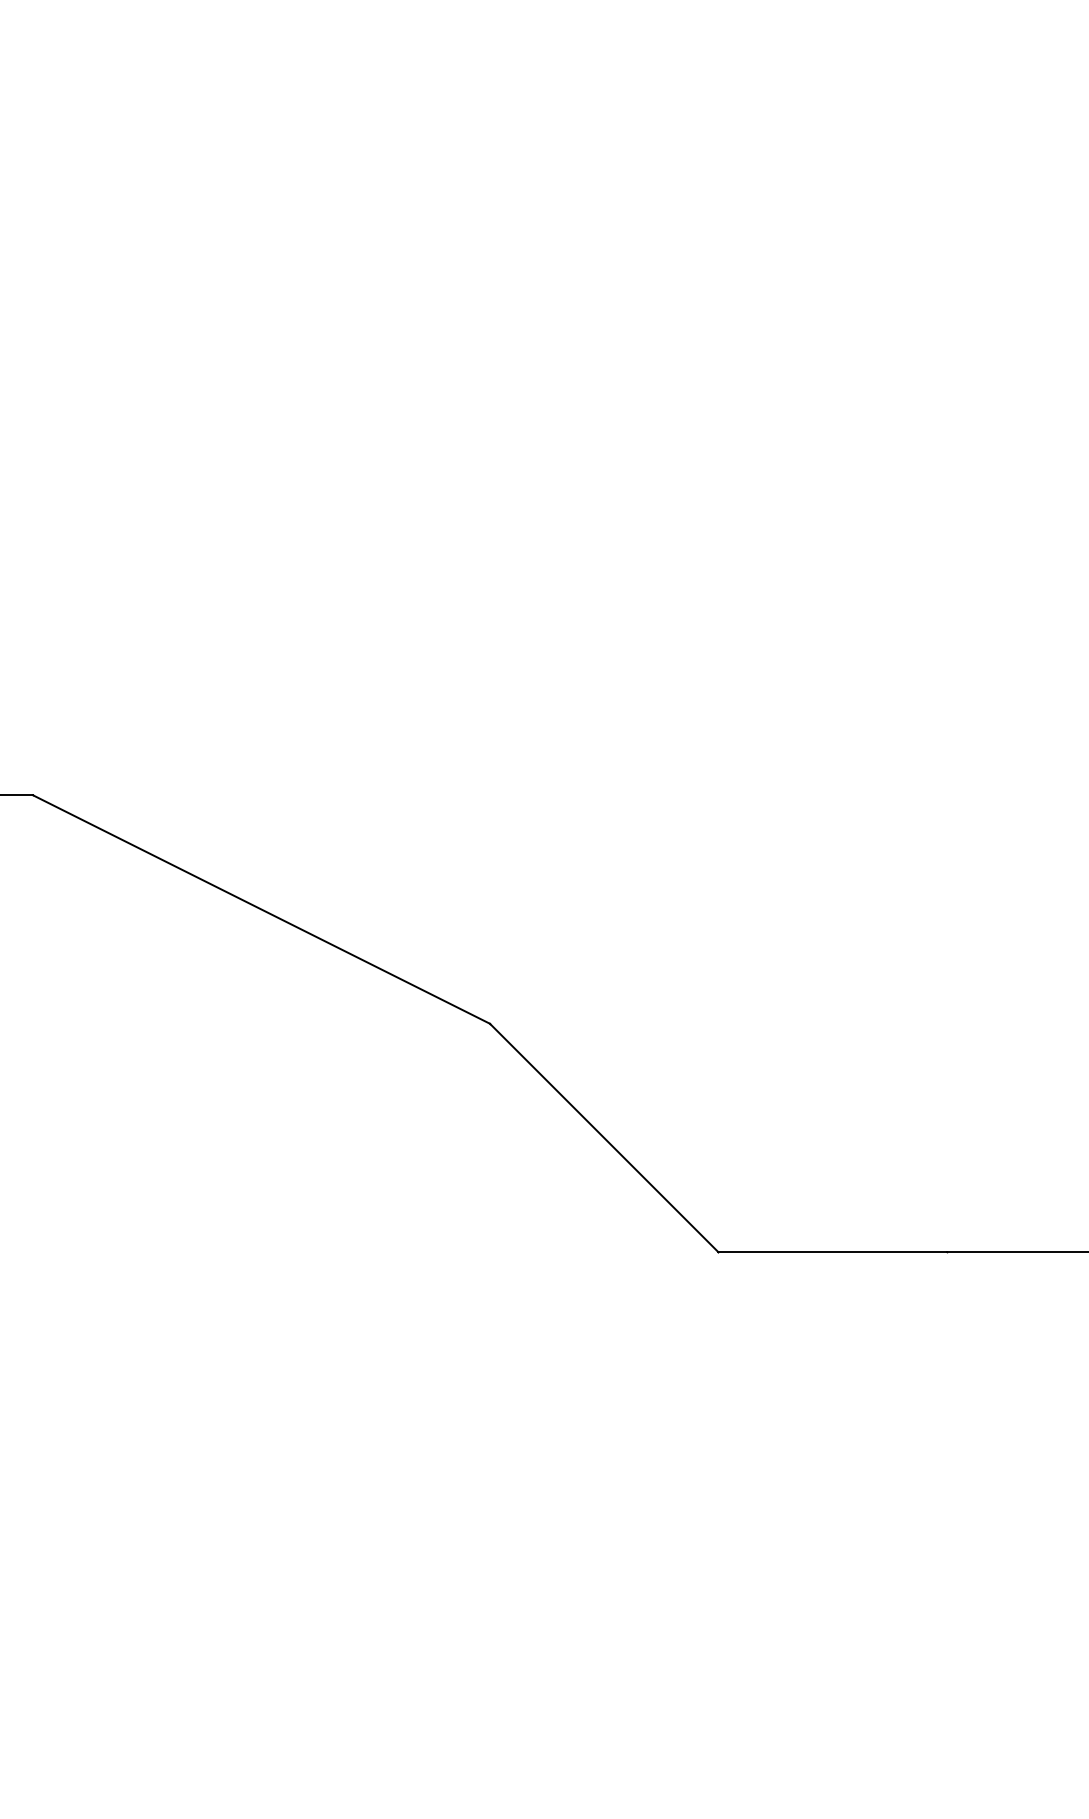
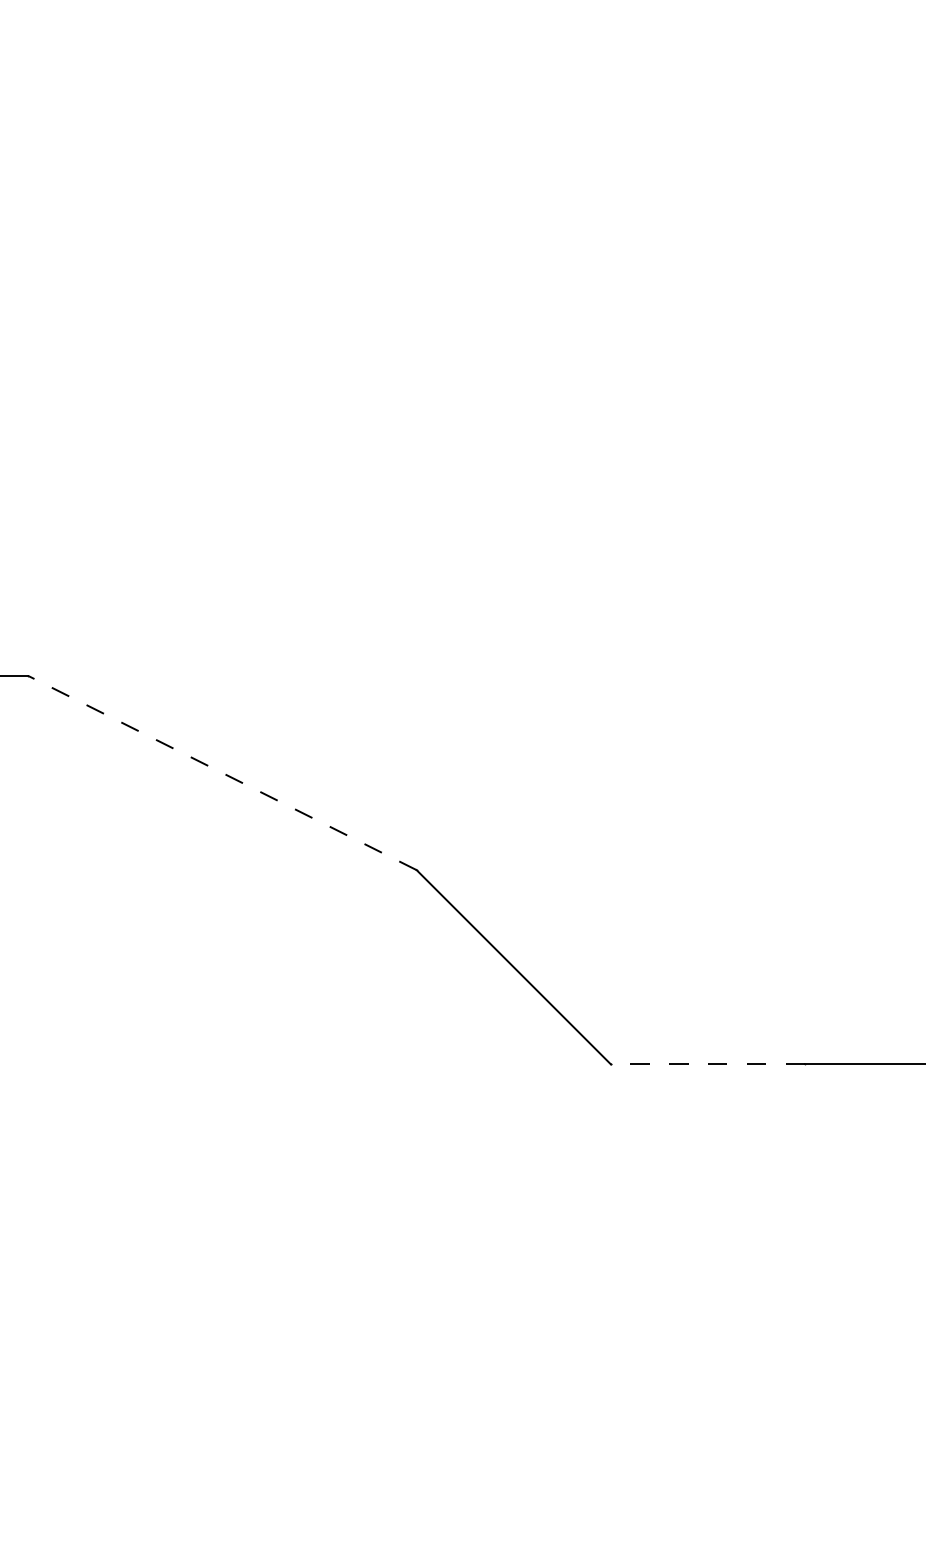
line: (261, 909) -> (222, 773), solid -> dashed
line: (832, 1252) -> (707, 1064), solid -> dashed

